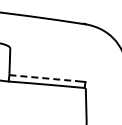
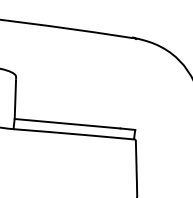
line: (43, 78) -> (68, 124), dashed -> solid

